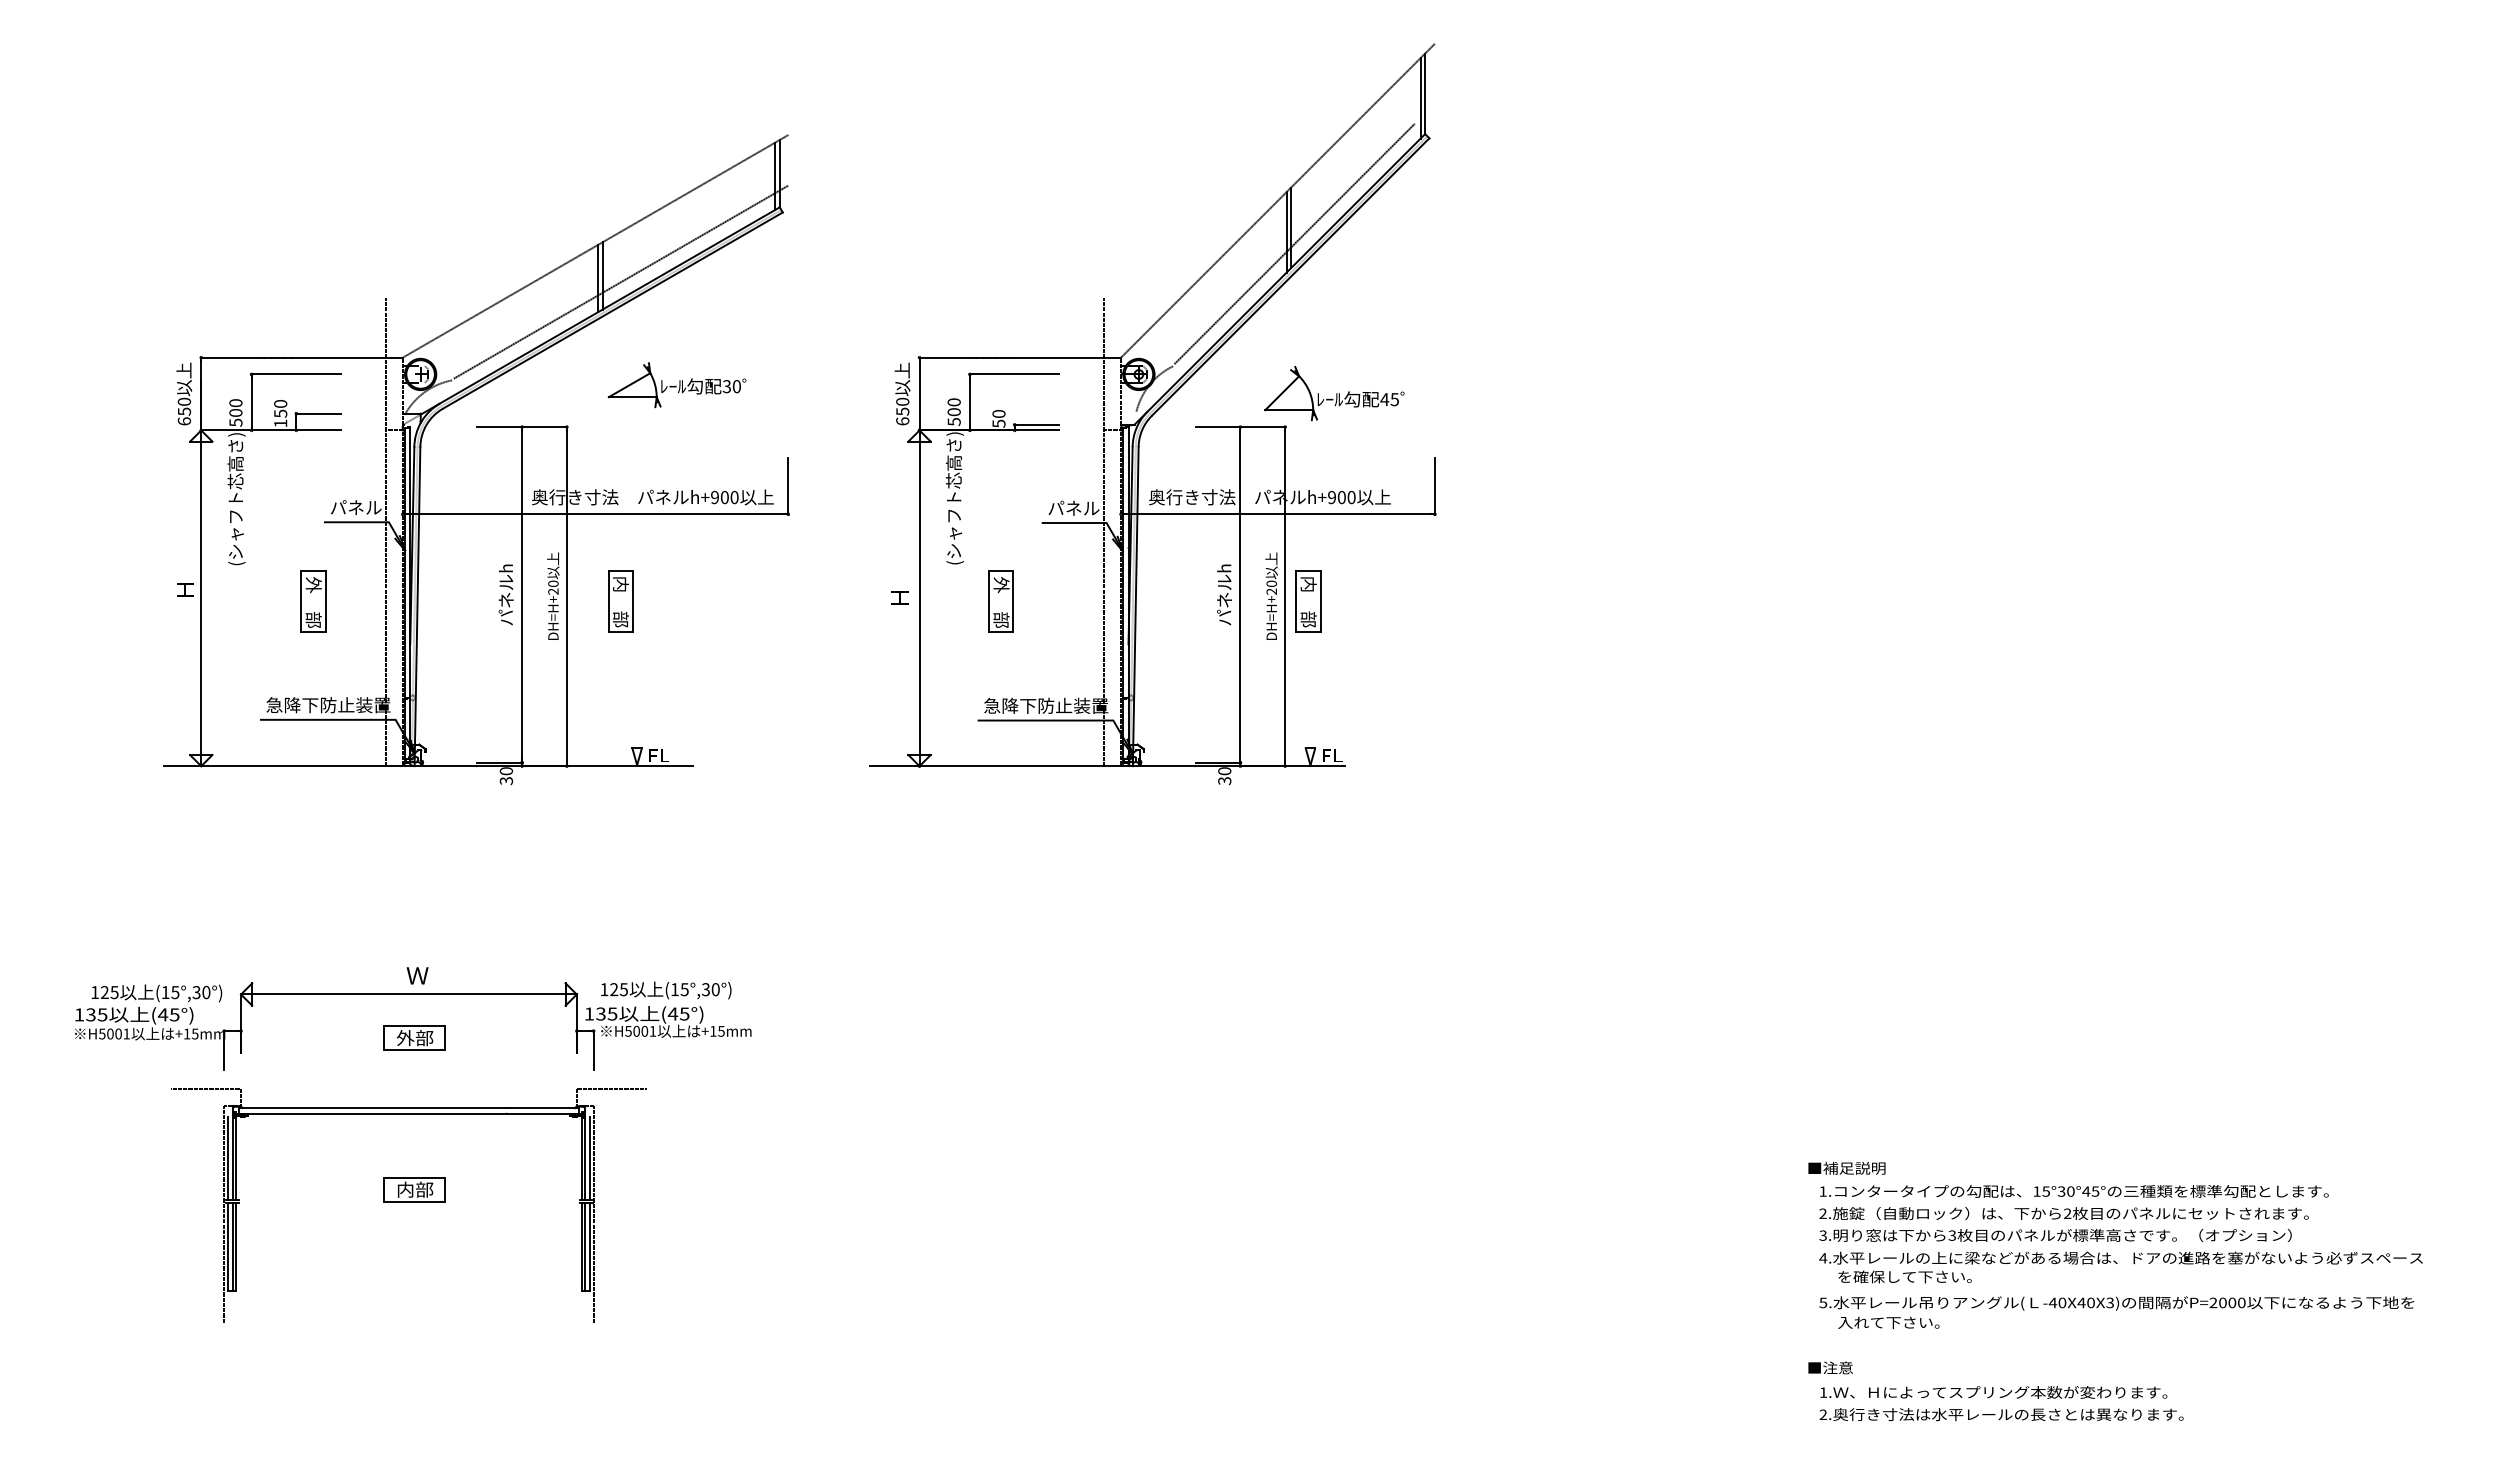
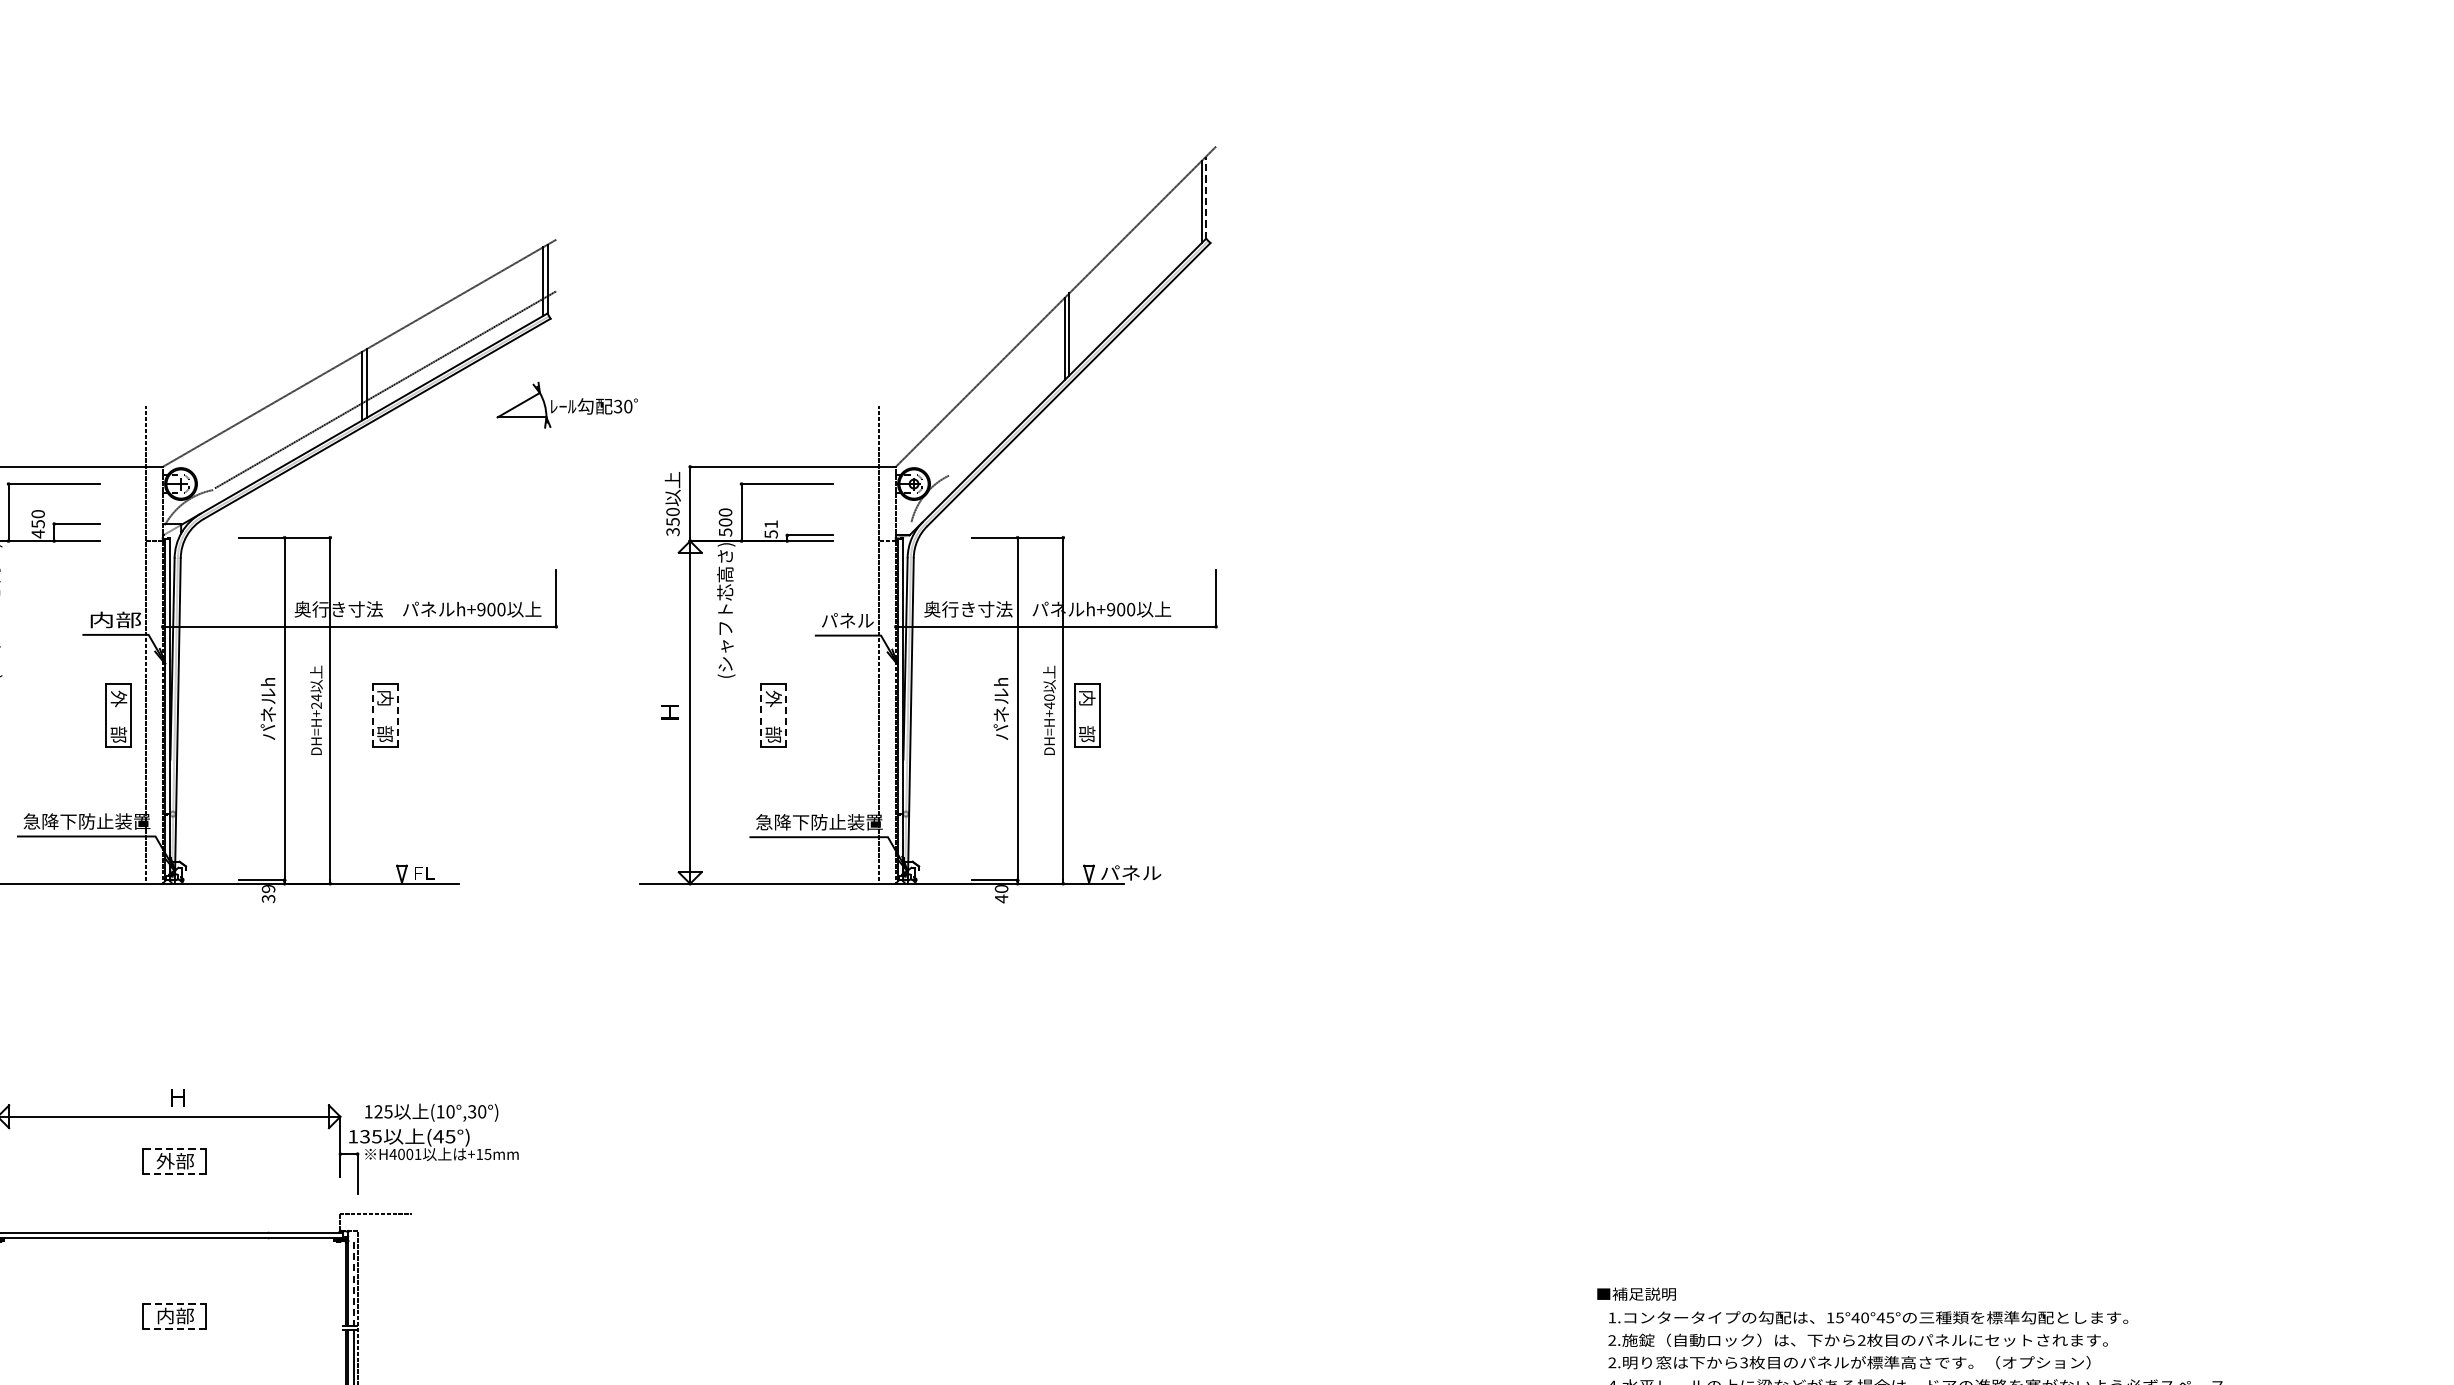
line: (1425, 93) -> (1206, 197), solid -> dashed
line: (1294, 243) -> (1072, 350), removed
part: (676, 385) -> (566, 405), moved
part: (1334, 393) -> (1113, 503), removed
text: (998, 413) -> (770, 523), 50 -> 51
text: (902, 421) -> (672, 532), 650 -> 350
text: (280, 423) -> (38, 534), 150 -> 450
text: (356, 507) -> (115, 619), パネル -> 内部
text: (553, 583) -> (316, 697), DH=H+20 -> DH=H+24
text: (1271, 591) -> (1049, 705), DH=H+20 -> DH=H+40
part: (313, 601) -> (118, 715), moved
line: (608, 601) -> (372, 715), solid -> dashed
line: (633, 601) -> (398, 715), solid -> dashed
line: (988, 601) -> (760, 715), solid -> dashed
line: (1013, 601) -> (786, 715), solid -> dashed
text: (1351, 755) -> (1130, 872), FL -> パネル
text: (506, 771) -> (268, 889), 30 -> 39
text: (1224, 780) -> (1001, 898), 30 -> 40
text: (417, 975) -> (177, 1097), Ｗ -> Ｈ
text: (684, 989) -> (450, 1111), (15°,30°) -> (10°,30°)
line: (414, 1025) -> (174, 1148), solid -> dashed
text: (628, 1031) -> (393, 1154), H5001 -> H4001
line: (414, 1050) -> (174, 1173), solid -> dashed
line: (589, 1158) -> (353, 1284), solid -> dashed
line: (414, 1177) -> (174, 1303), solid -> dashed
text: (2061, 1191) -> (1855, 1317), 15°30°45° -> 15°40°45°
line: (414, 1202) -> (174, 1329), solid -> dashed
text: (1822, 1235) -> (1611, 1362), 3. -> 2.

